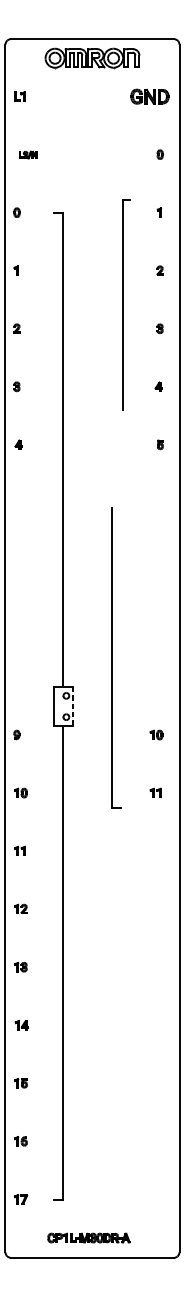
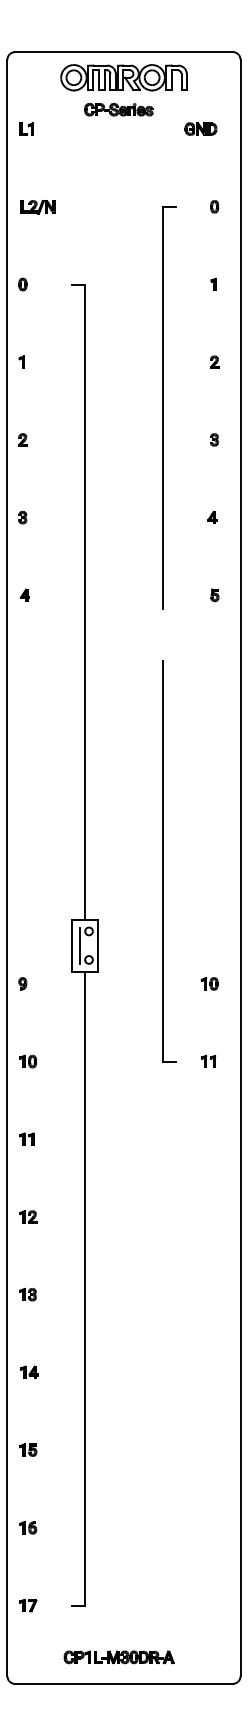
part: (88, 81) -> (118, 109), added
part: (149, 96) -> (200, 128), size x0.62
part: (27, 155) -> (37, 207), size x1.43
part: (126, 304) -> (169, 407), size x1.43
part: (116, 657) -> (169, 861), moved
line: (59, 706) -> (79, 945), added
line: (73, 706) -> (98, 945), dashed -> solid

